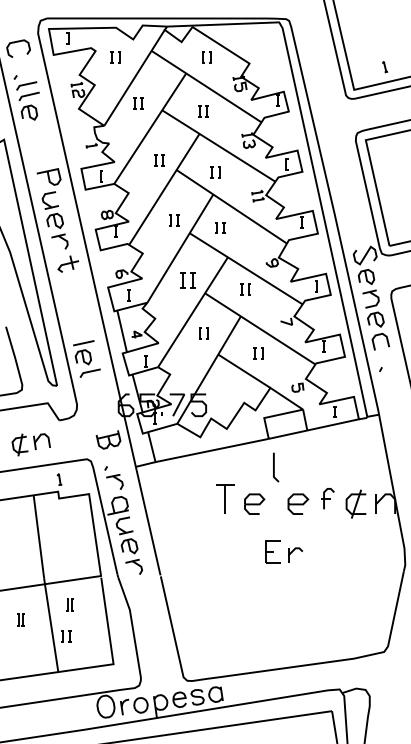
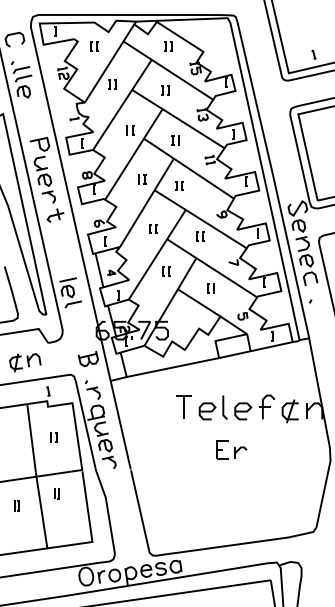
part: (188, 280) -> (153, 228), size x0.71
line: (274, 467) -> (223, 407), moved
part: (327, 498) -> (267, 406), size x1.43
part: (66, 636) -> (54, 436), moved

